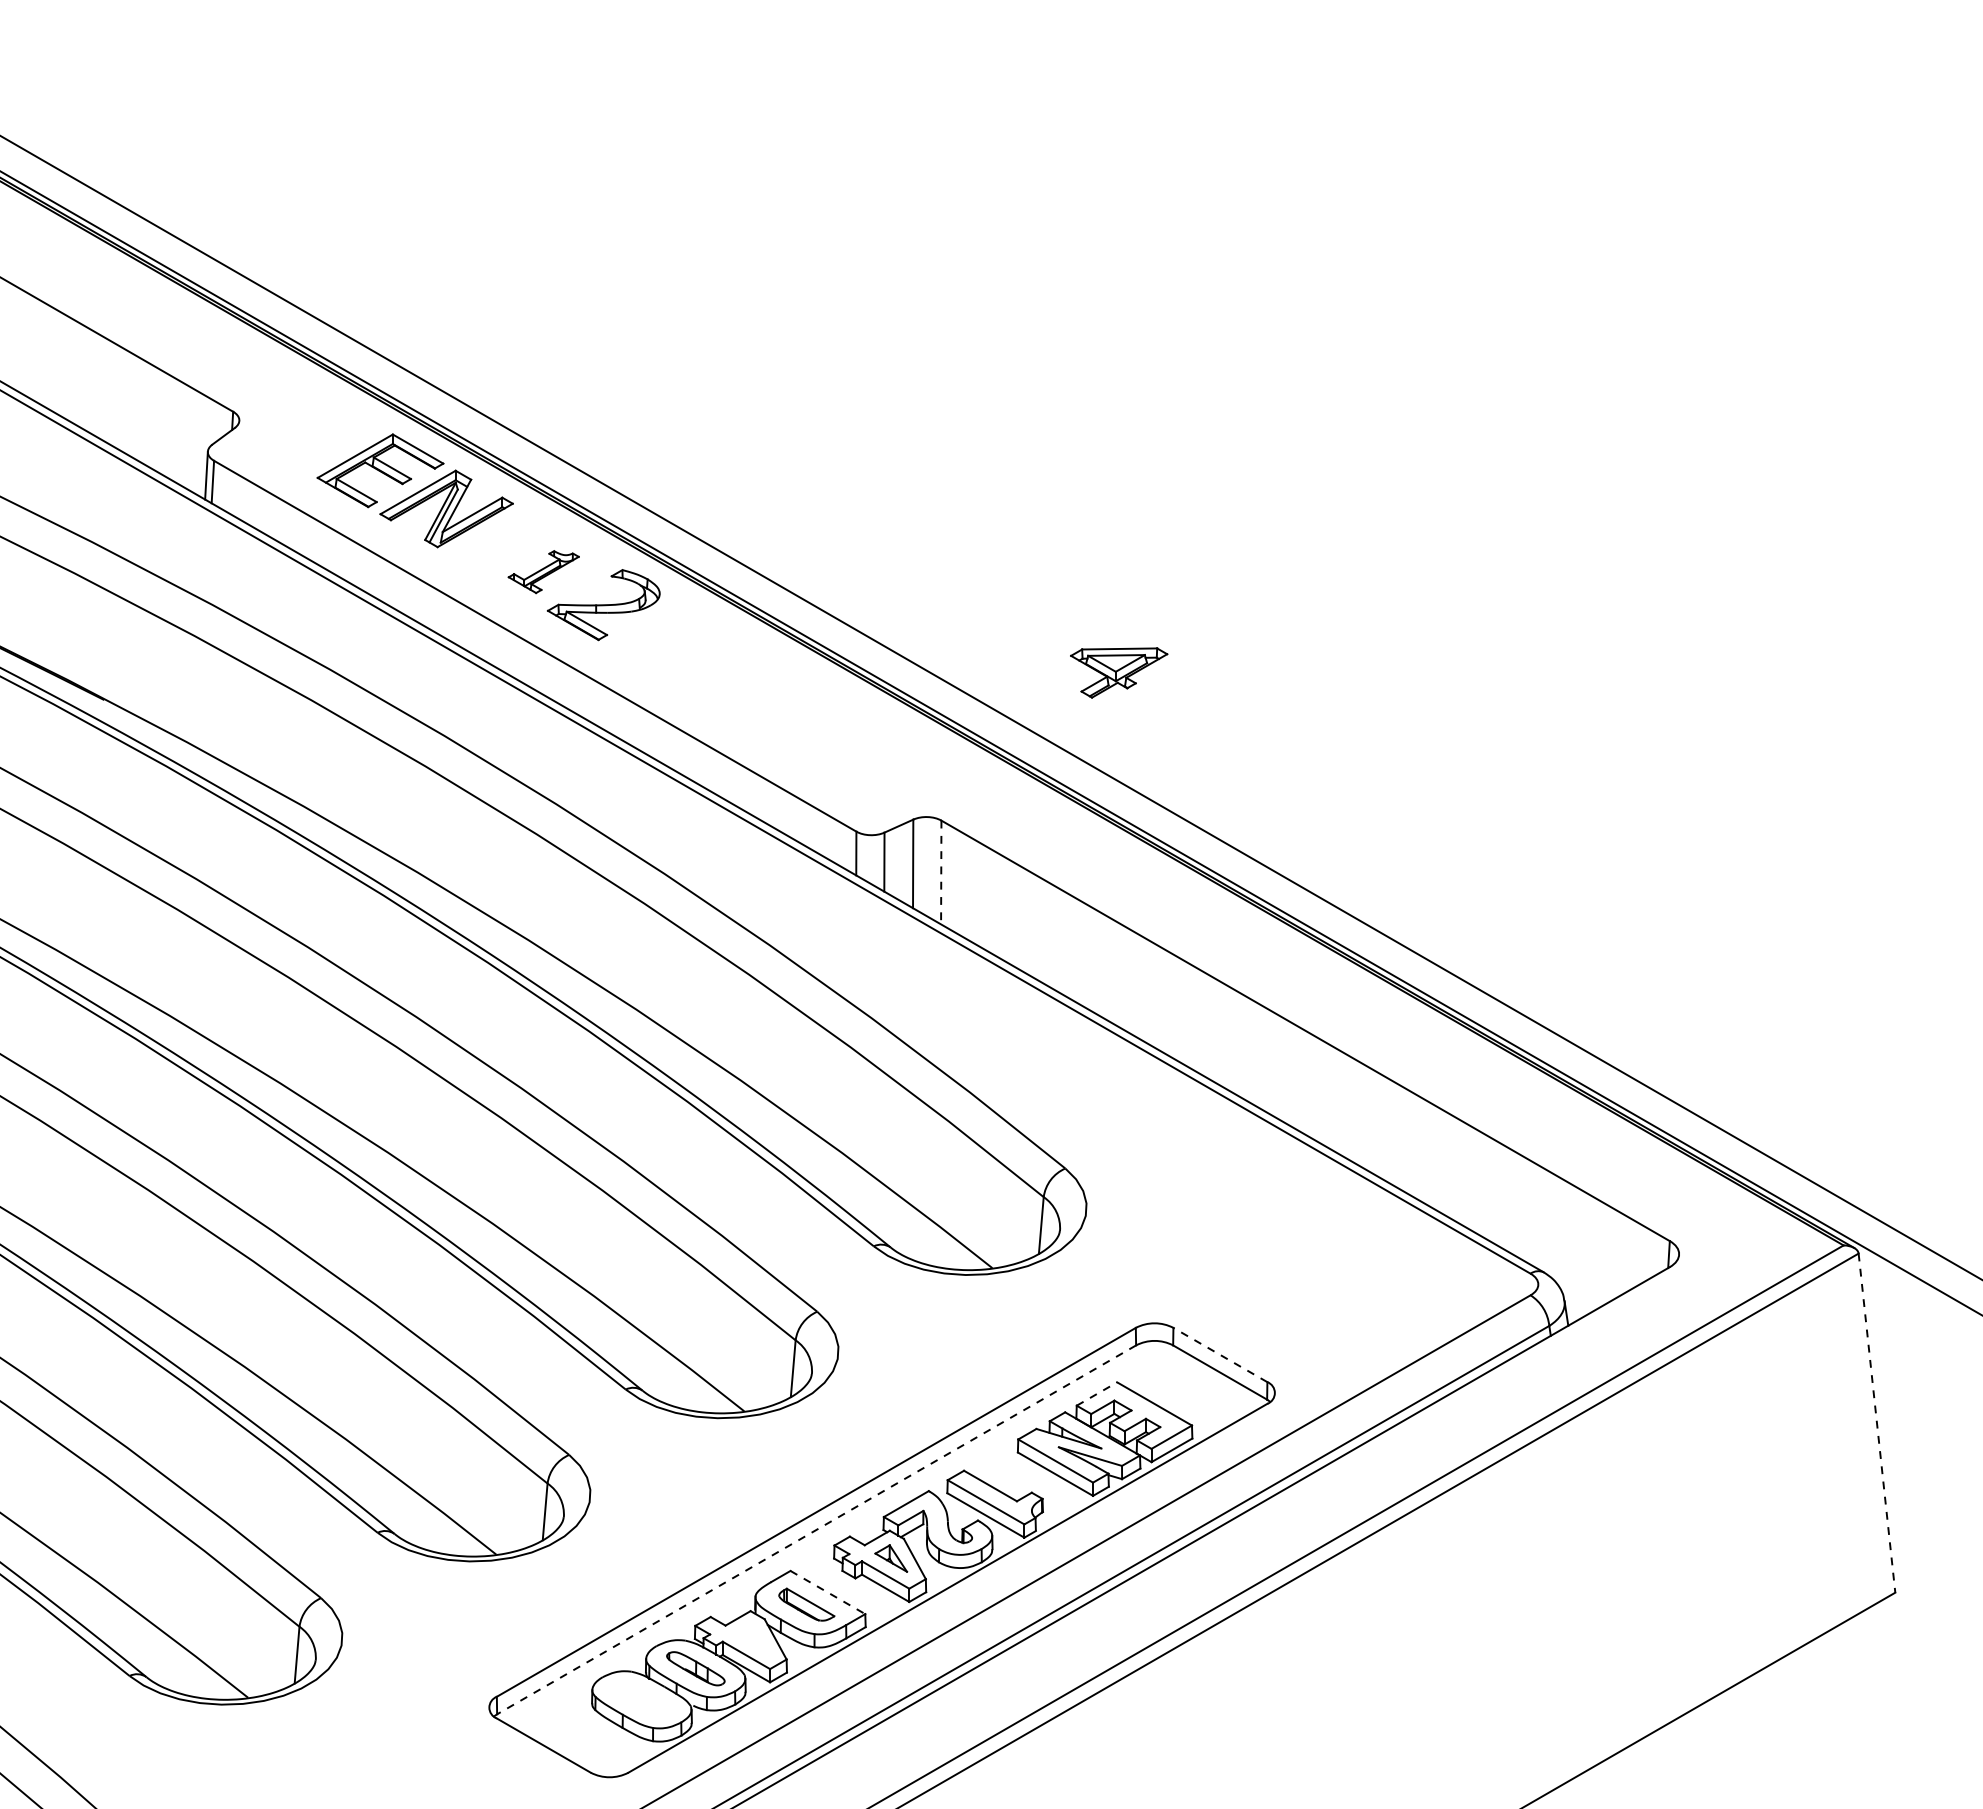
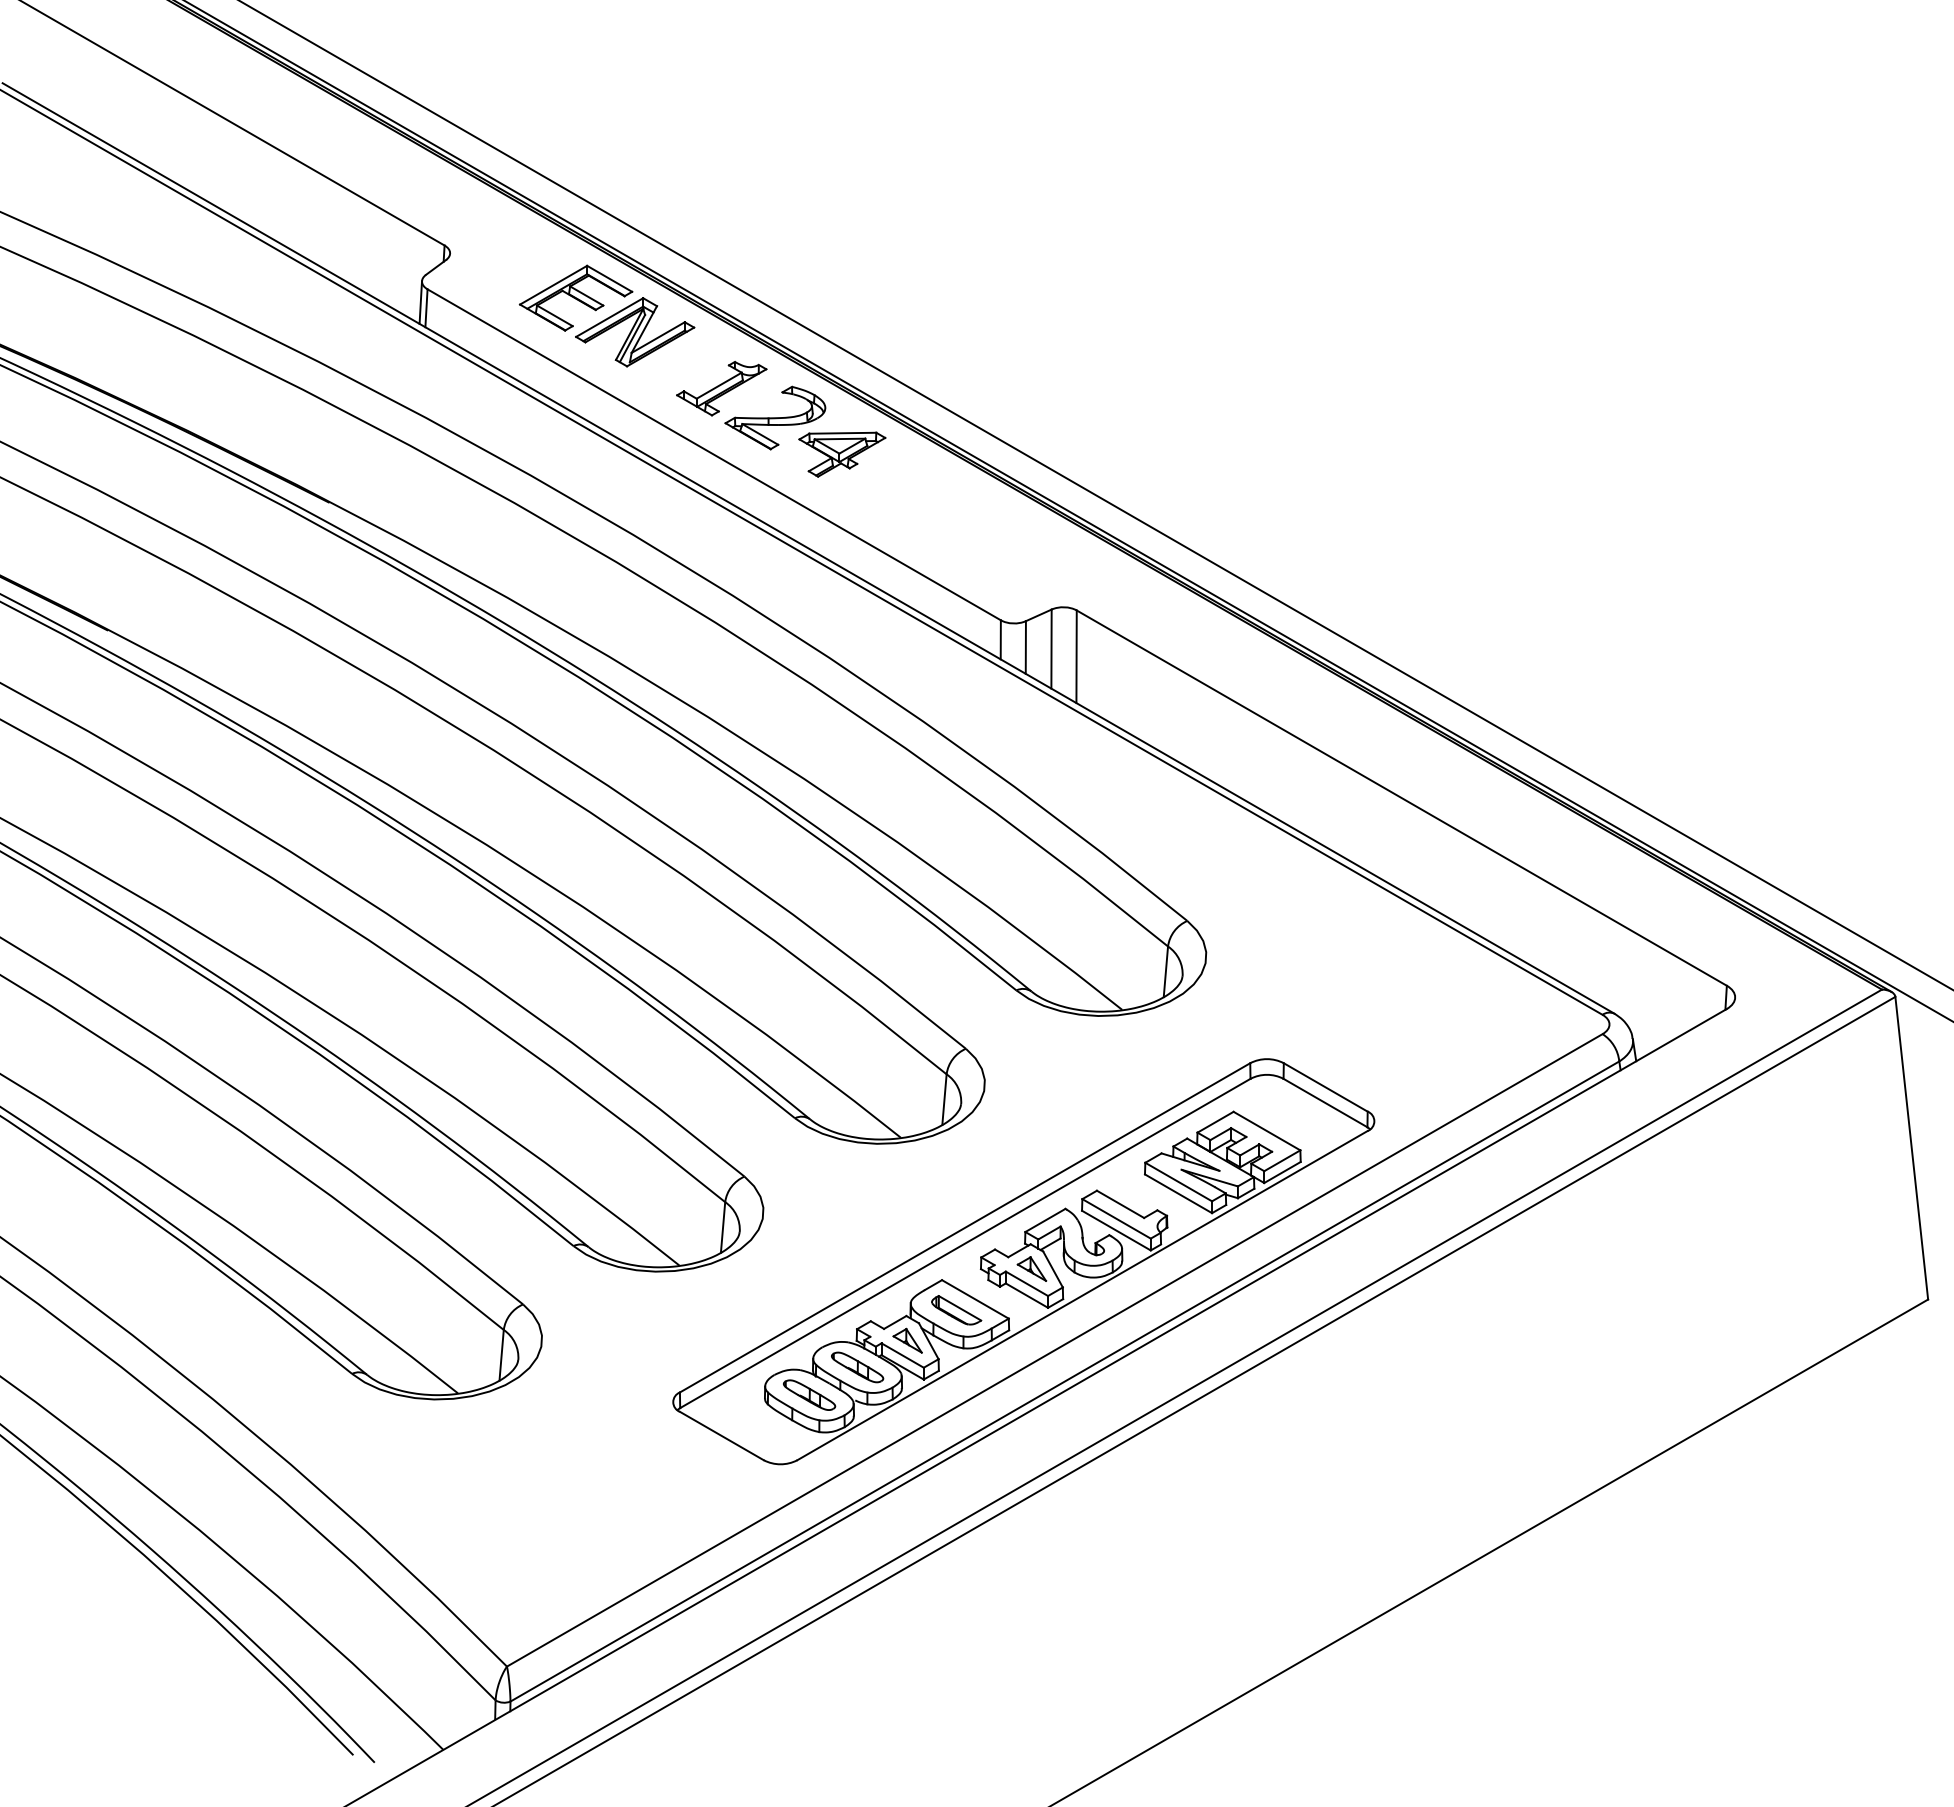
part: (543, 571) -> (721, 388), size x1.43
part: (1119, 672) -> (842, 454), moved
line: (941, 873) -> (1076, 657), dashed -> solid
line: (1220, 1355) -> (1325, 1087), dashed -> solid
line: (1096, 1394) -> (1215, 1122), dashed -> solid
line: (1876, 1423) -> (1911, 1148), dashed -> solid
line: (815, 1529) -> (964, 1243), dashed -> solid
line: (828, 1592) -> (975, 1299), dashed -> solid
part: (751, 1638) -> (907, 1340), added
part: (642, 1699) -> (809, 1394), added

